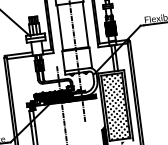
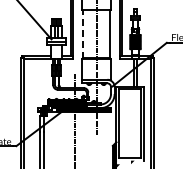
line: (60, 28) -> (83, 34), solid -> dashed
hatch: (115, 106) -> (129, 123), removed

